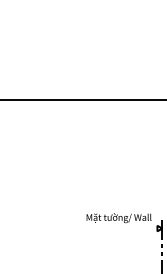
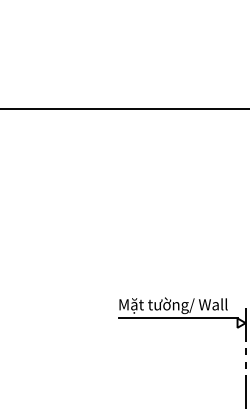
line: (121, 225) -> (177, 317), added

